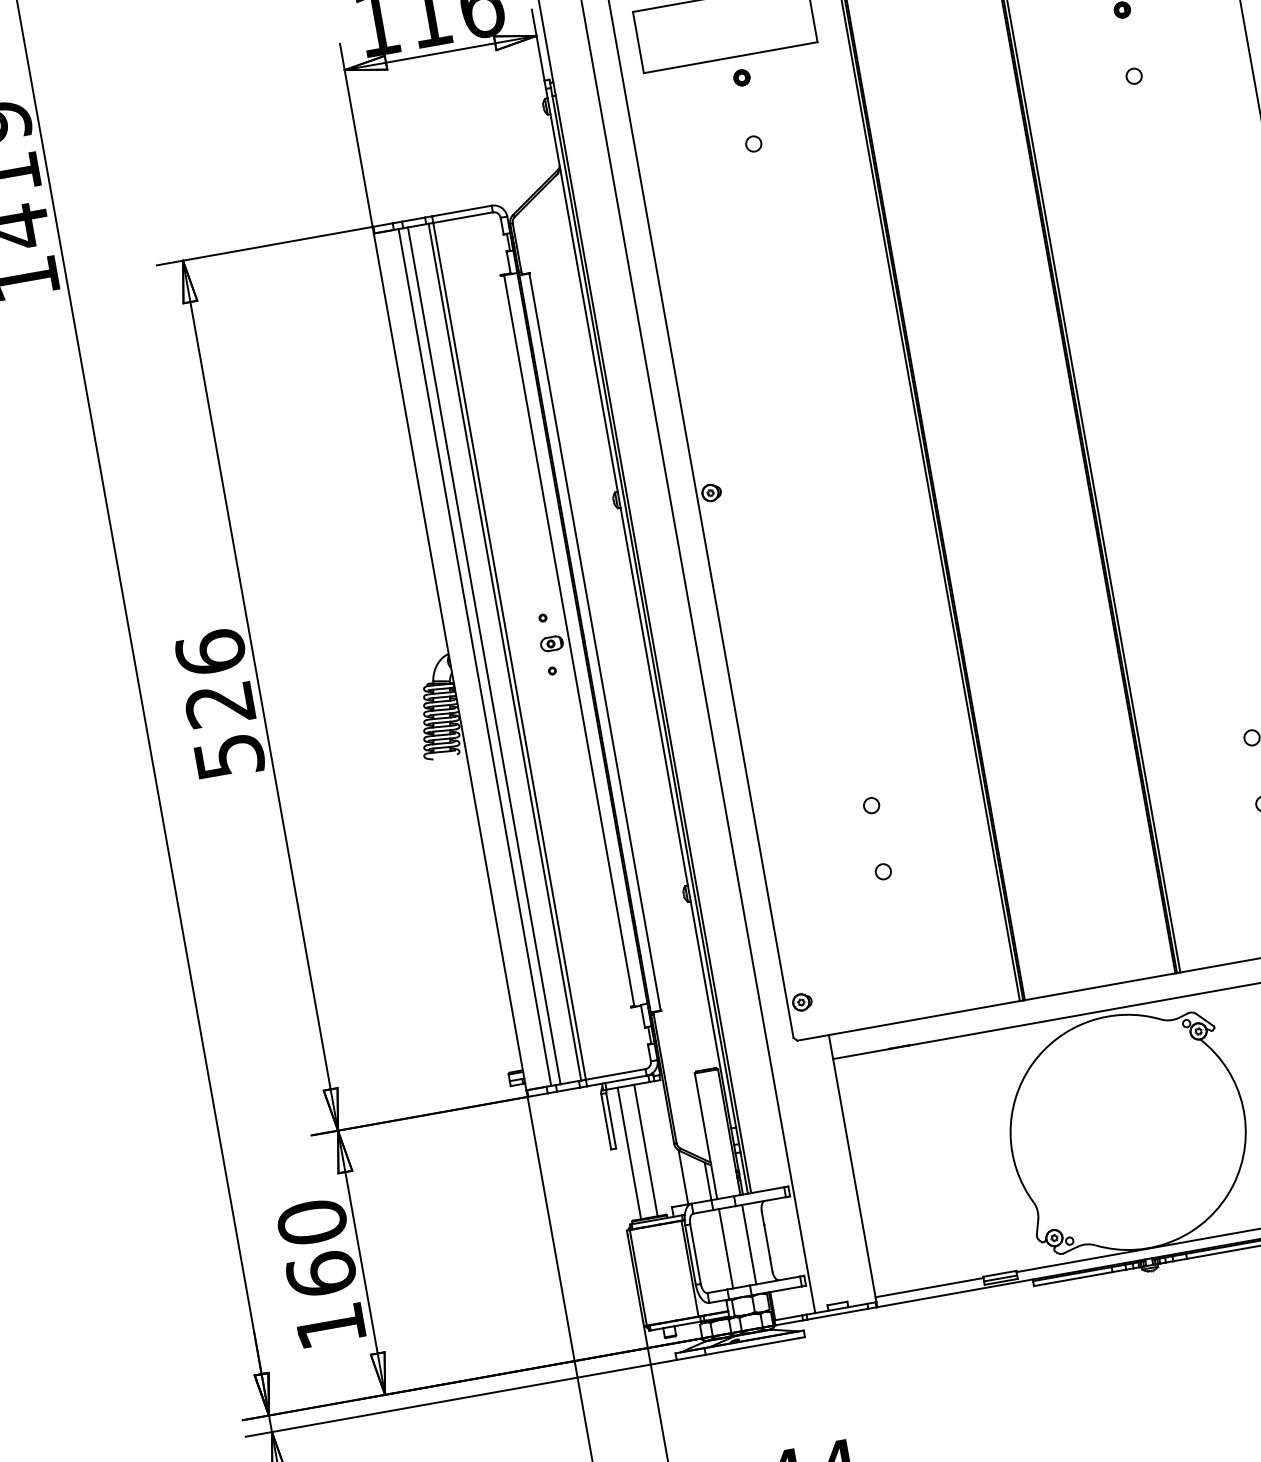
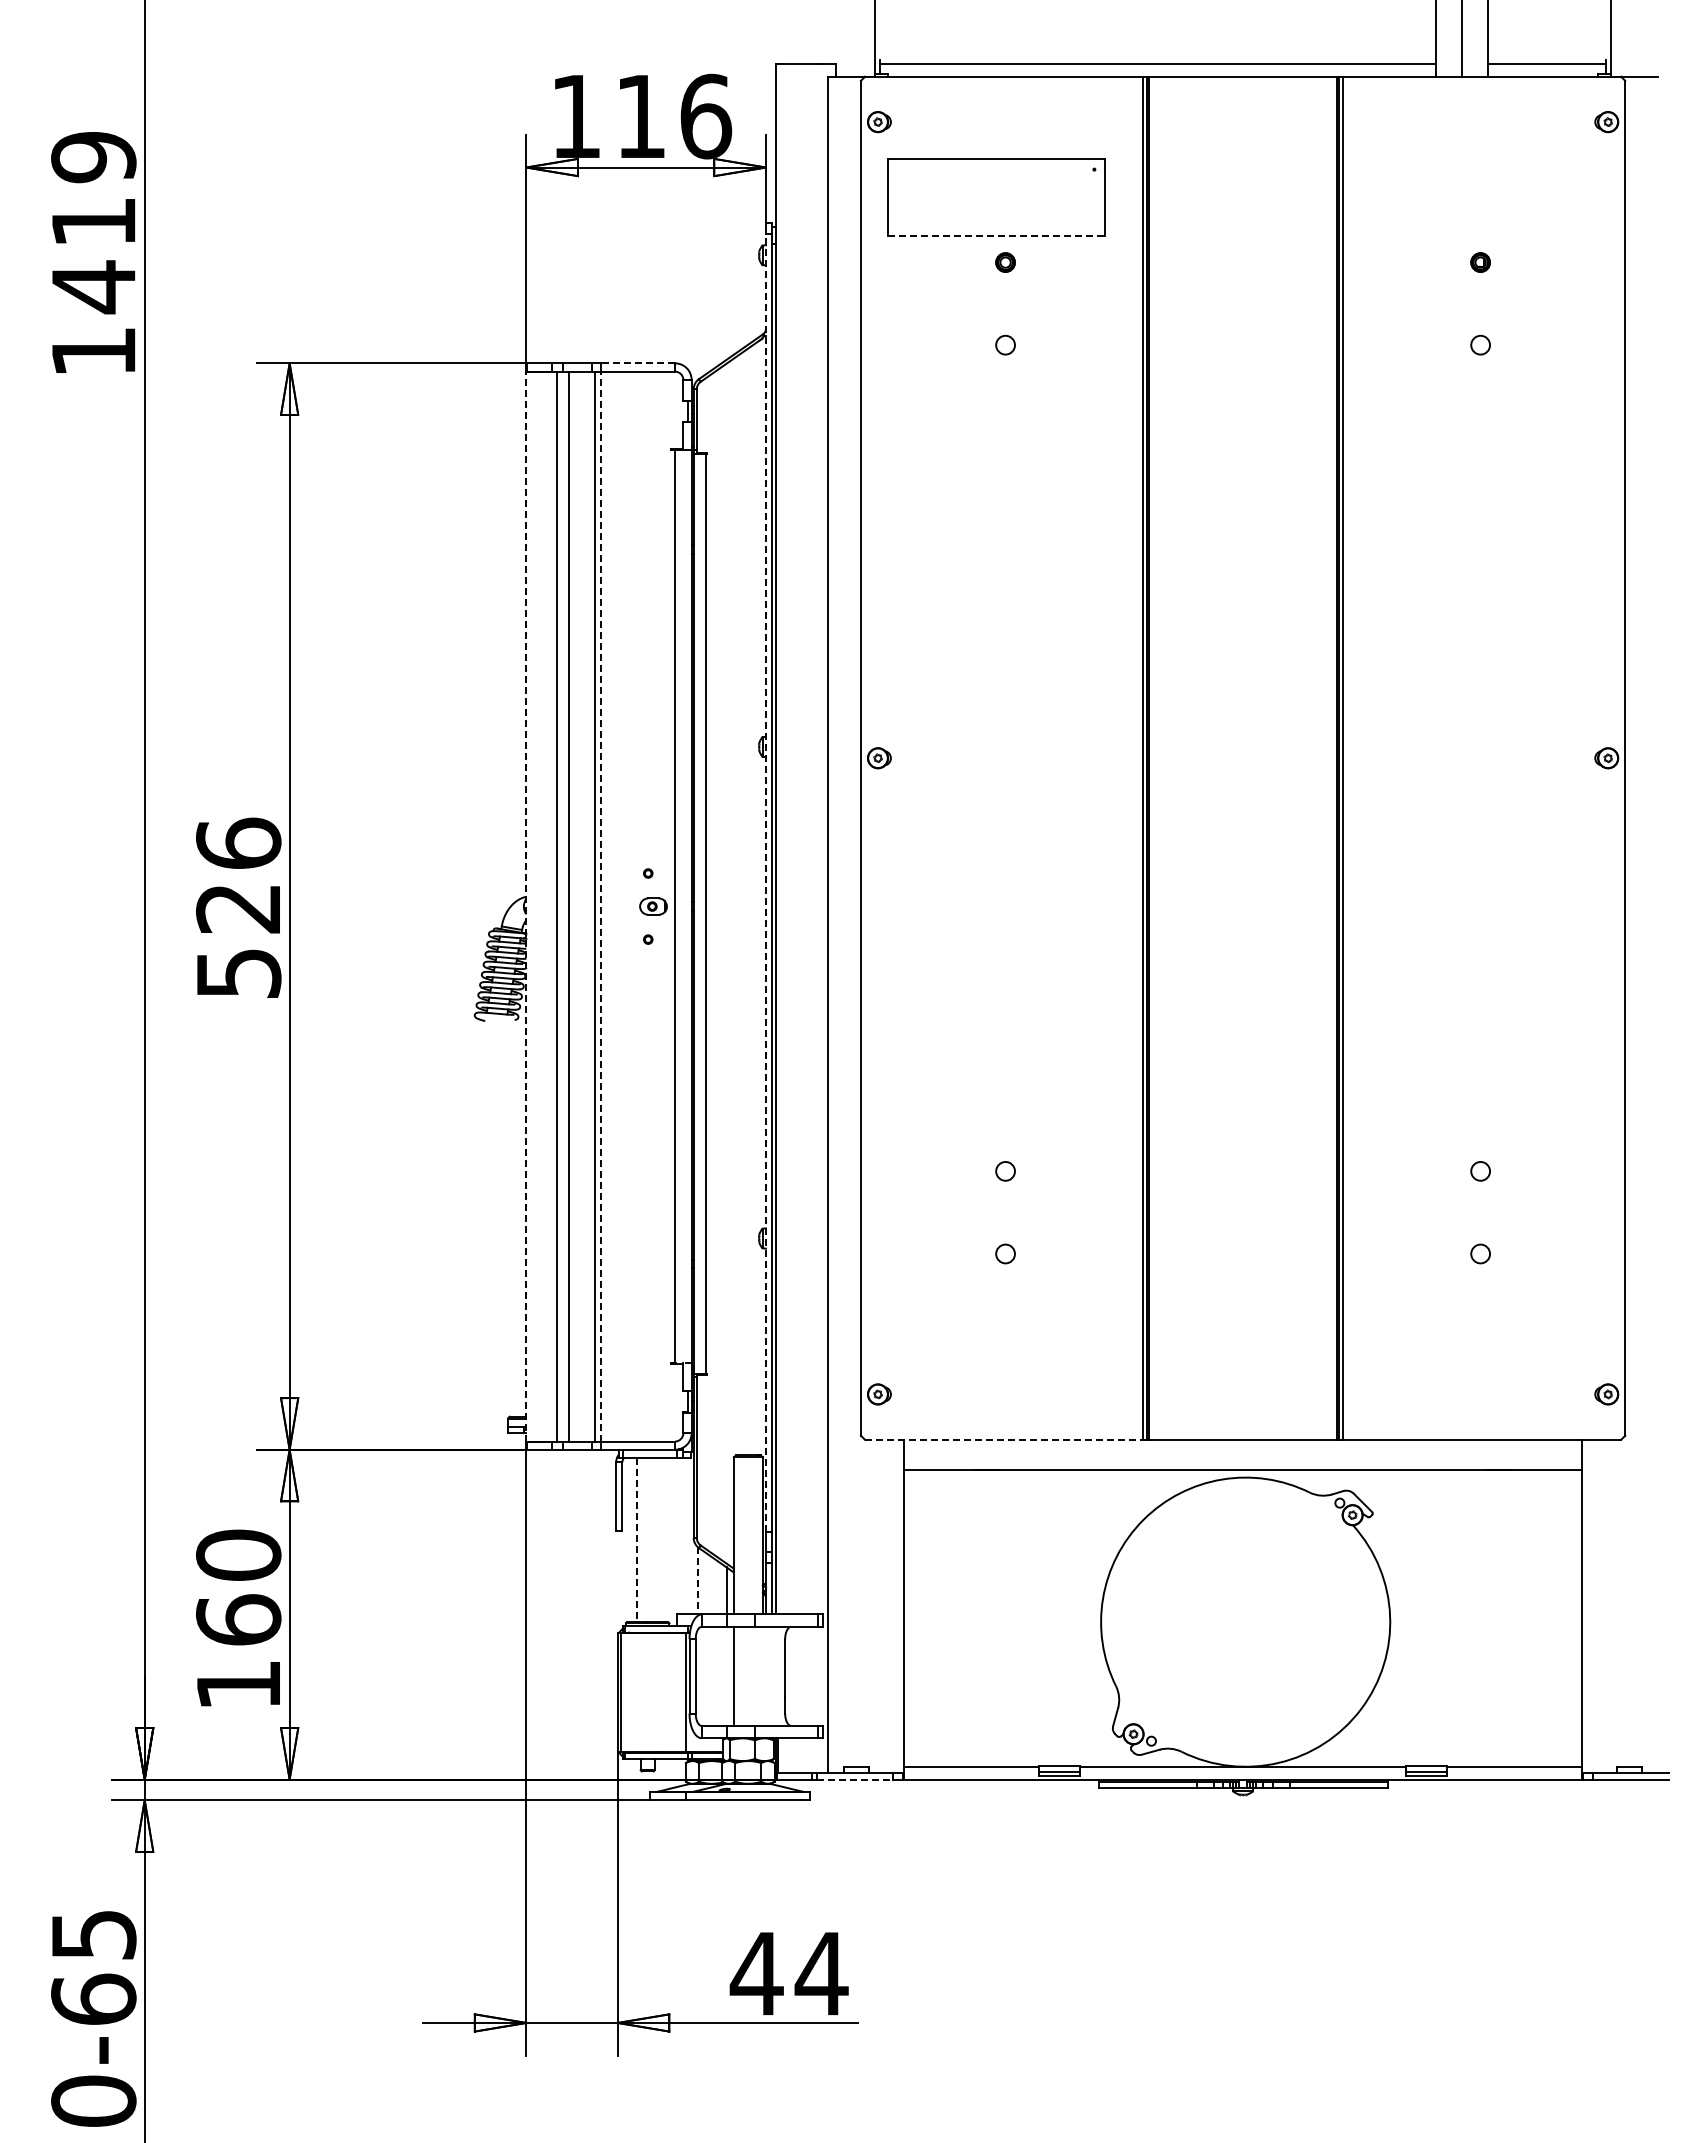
line: (730, 57) -> (996, 235), solid -> dashed
line: (461, 211) -> (637, 363), solid -> dashed
line: (638, 608) -> (765, 882), solid -> dashed
line: (509, 651) -> (600, 906), solid -> dashed
line: (450, 661) -> (526, 906), solid -> dashed
line: (909, 1020) -> (1004, 1439), solid -> dashed
line: (646, 1150) -> (658, 1540), removed
line: (629, 1153) -> (637, 1540), solid -> dashed
line: (683, 1177) -> (697, 1580), solid -> dashed
line: (748, 1244) -> (762, 1675), removed
line: (838, 1314) -> (855, 1779), solid -> dashed

